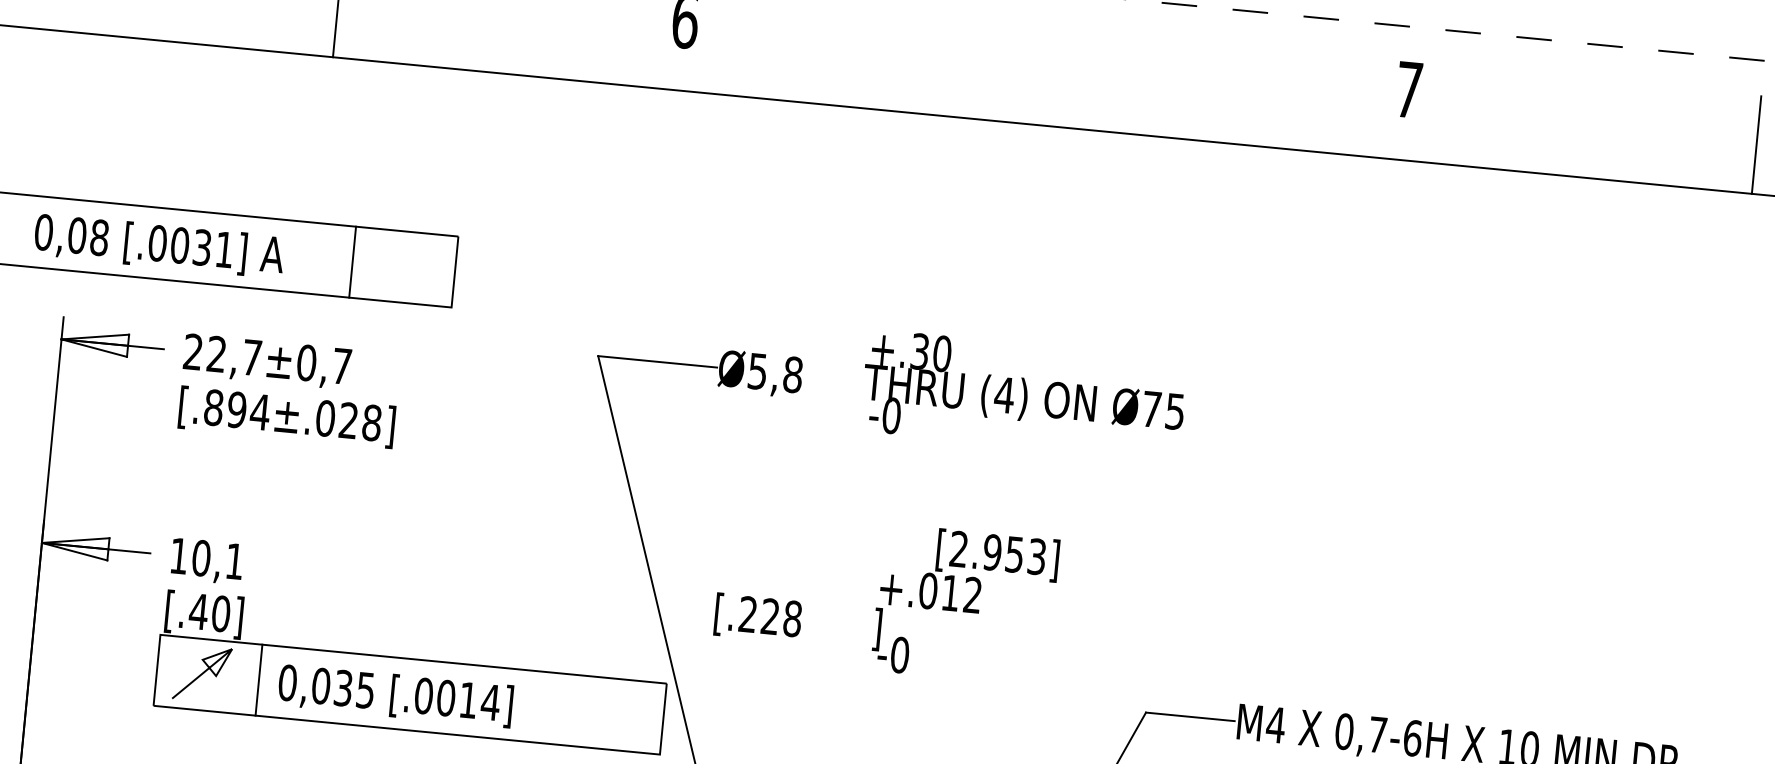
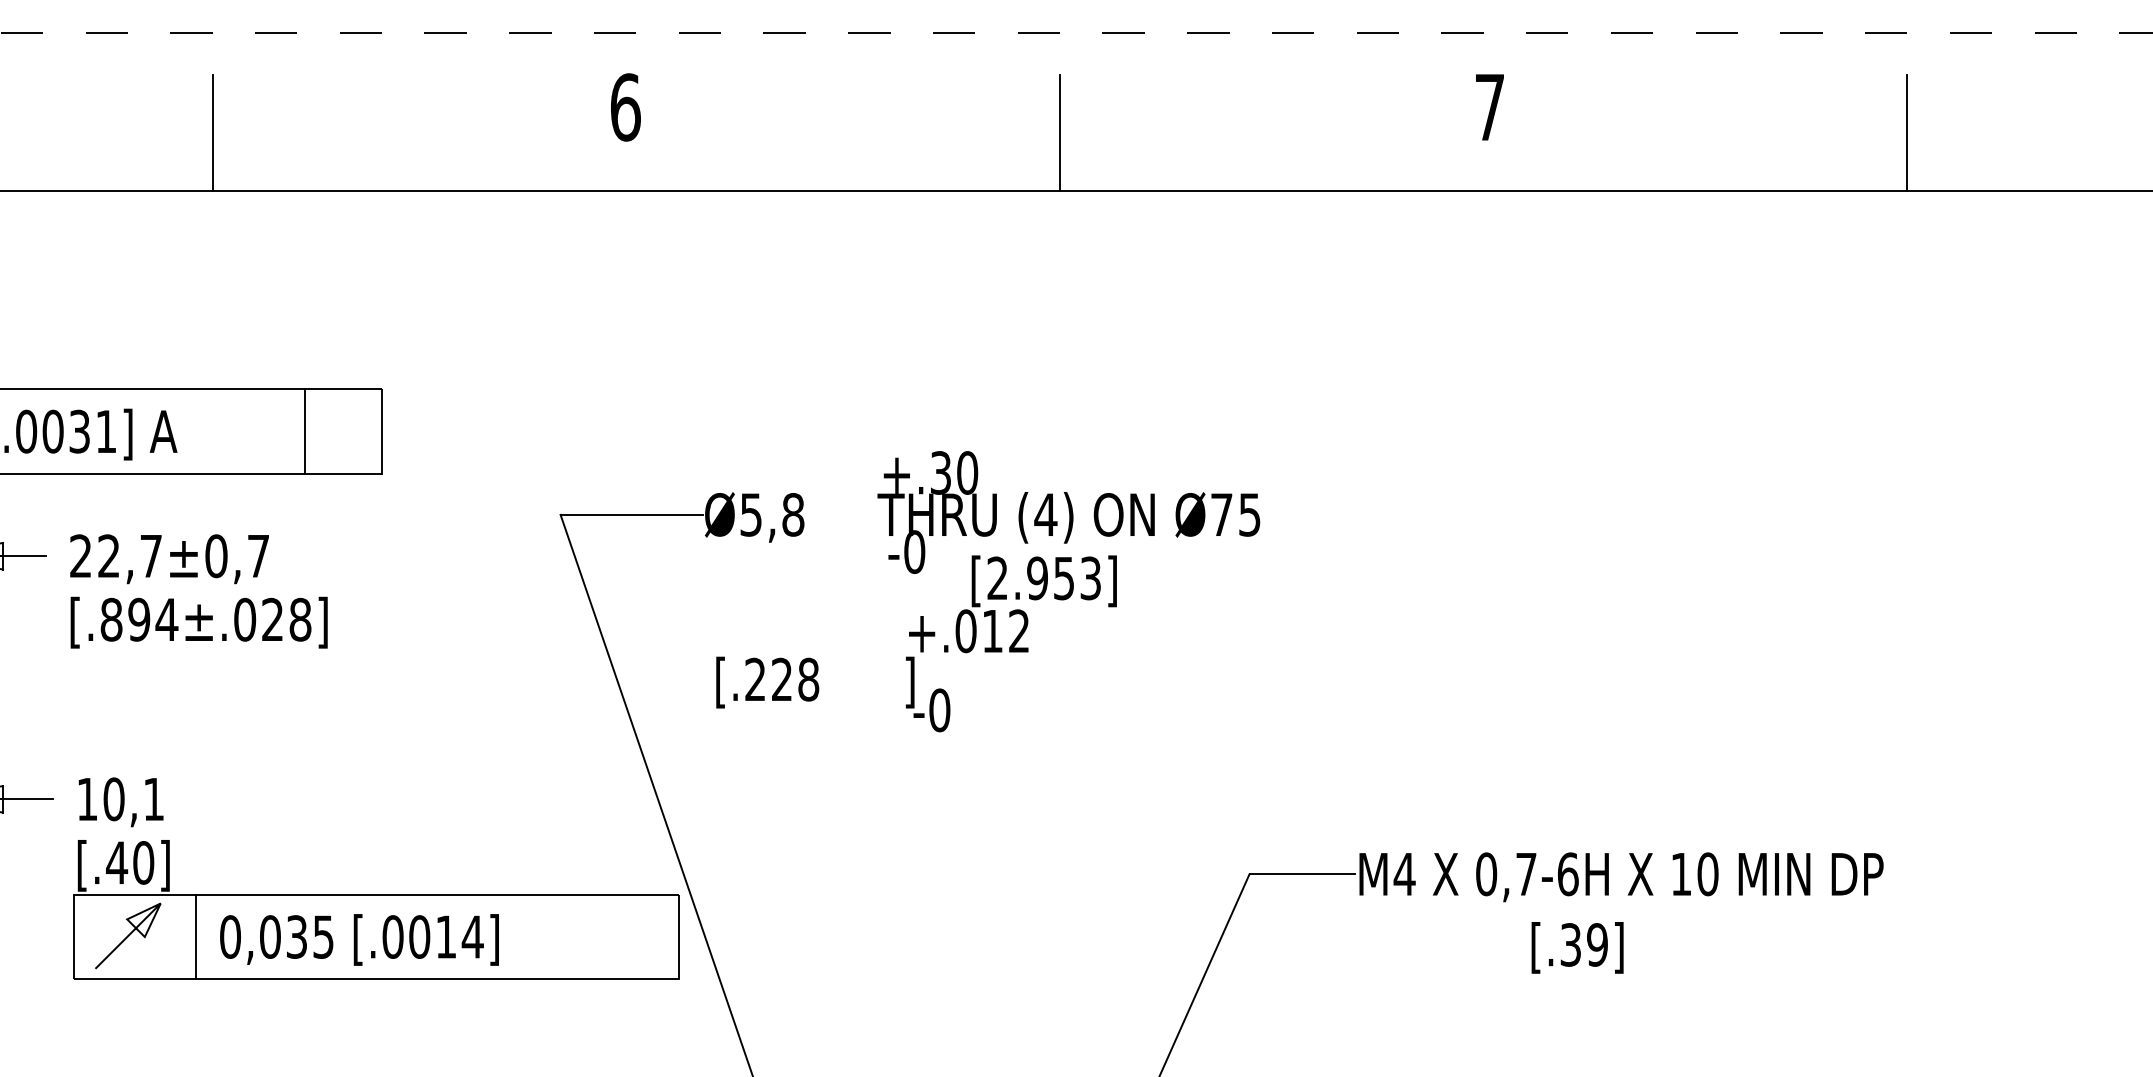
line: (1047, 76) -> (1060, 132), added
line: (352, 262) -> (305, 431), moved
text: (885, 597) -> (916, 643), moved

